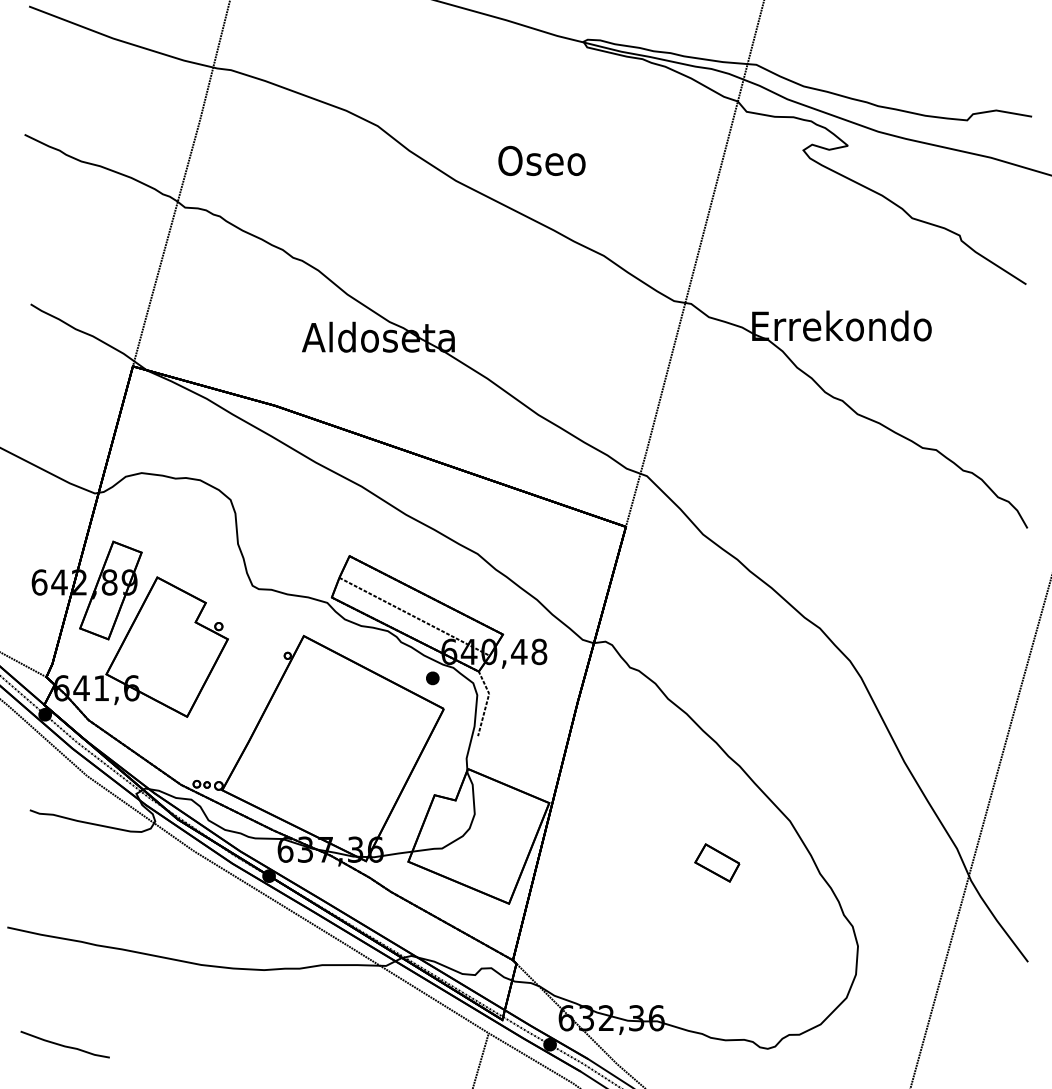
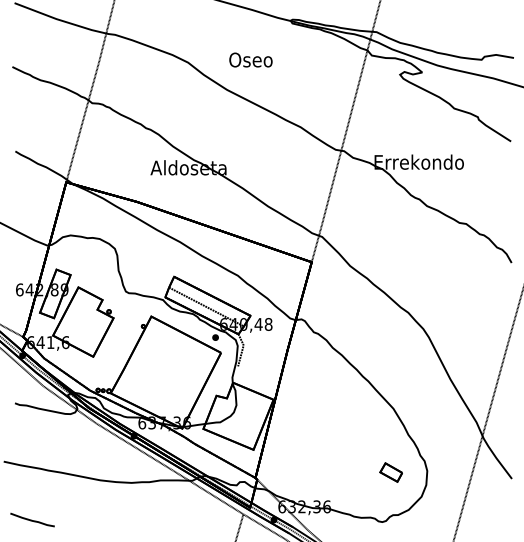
text: (541, 159) -> (250, 59), moved
part: (715, 862) -> (390, 472), moved

